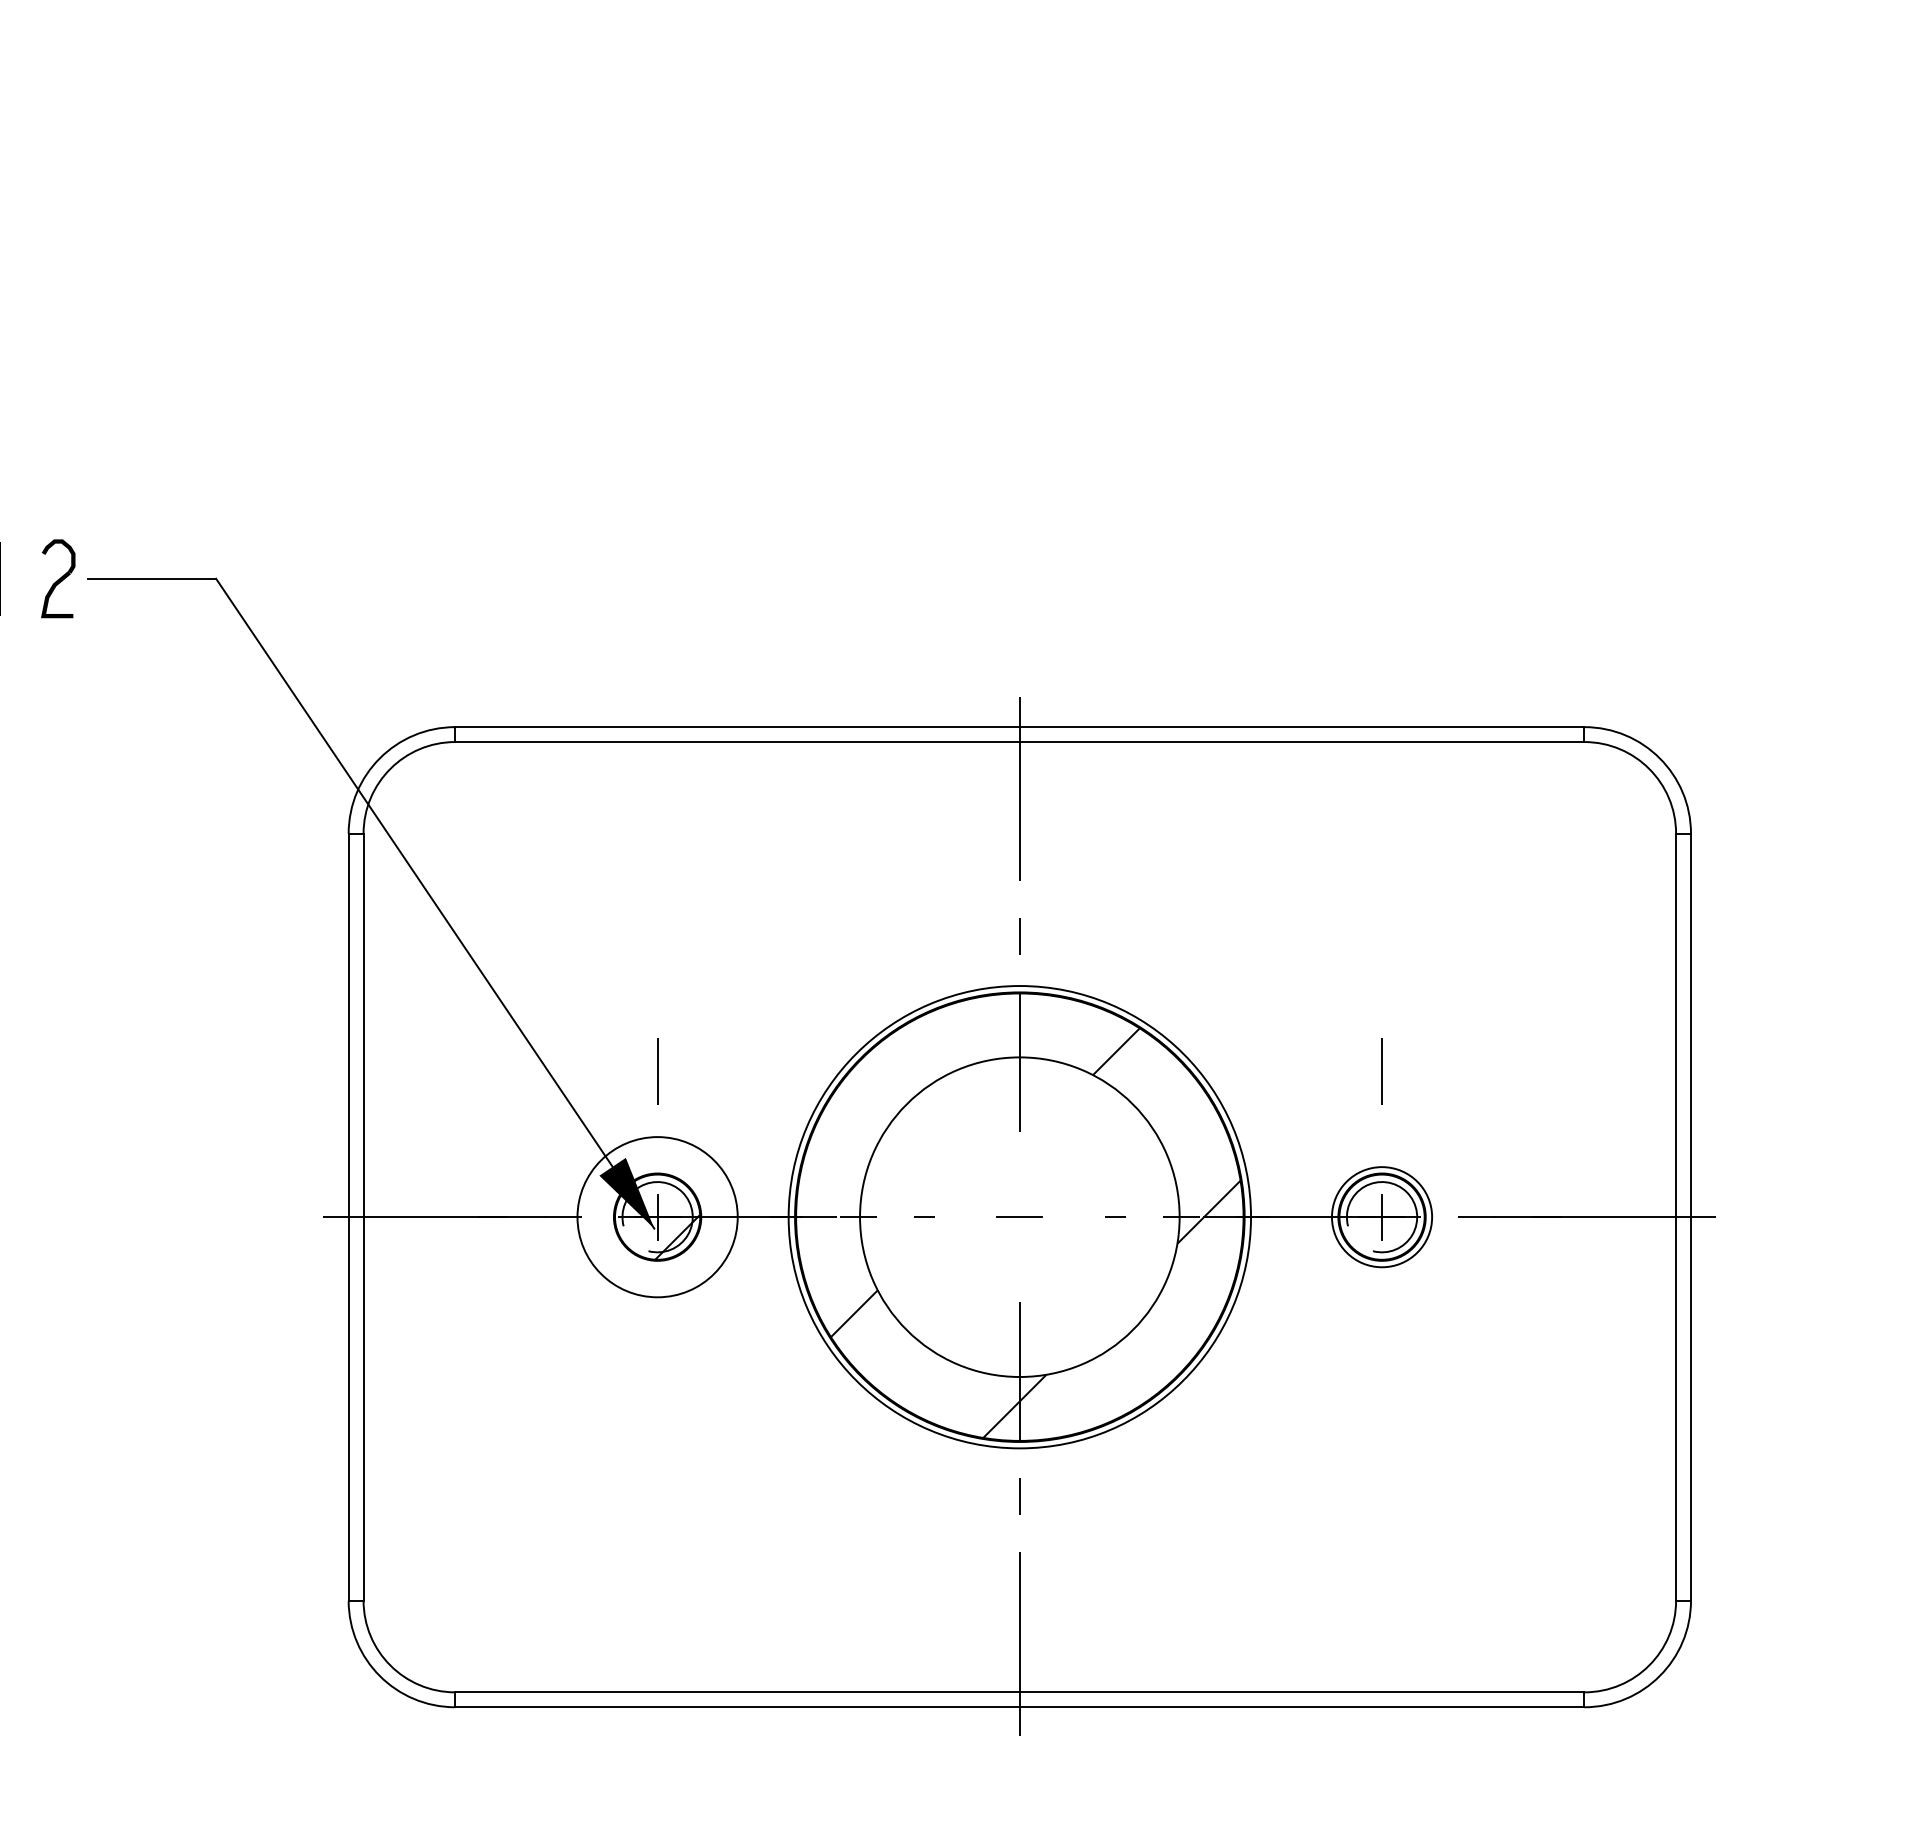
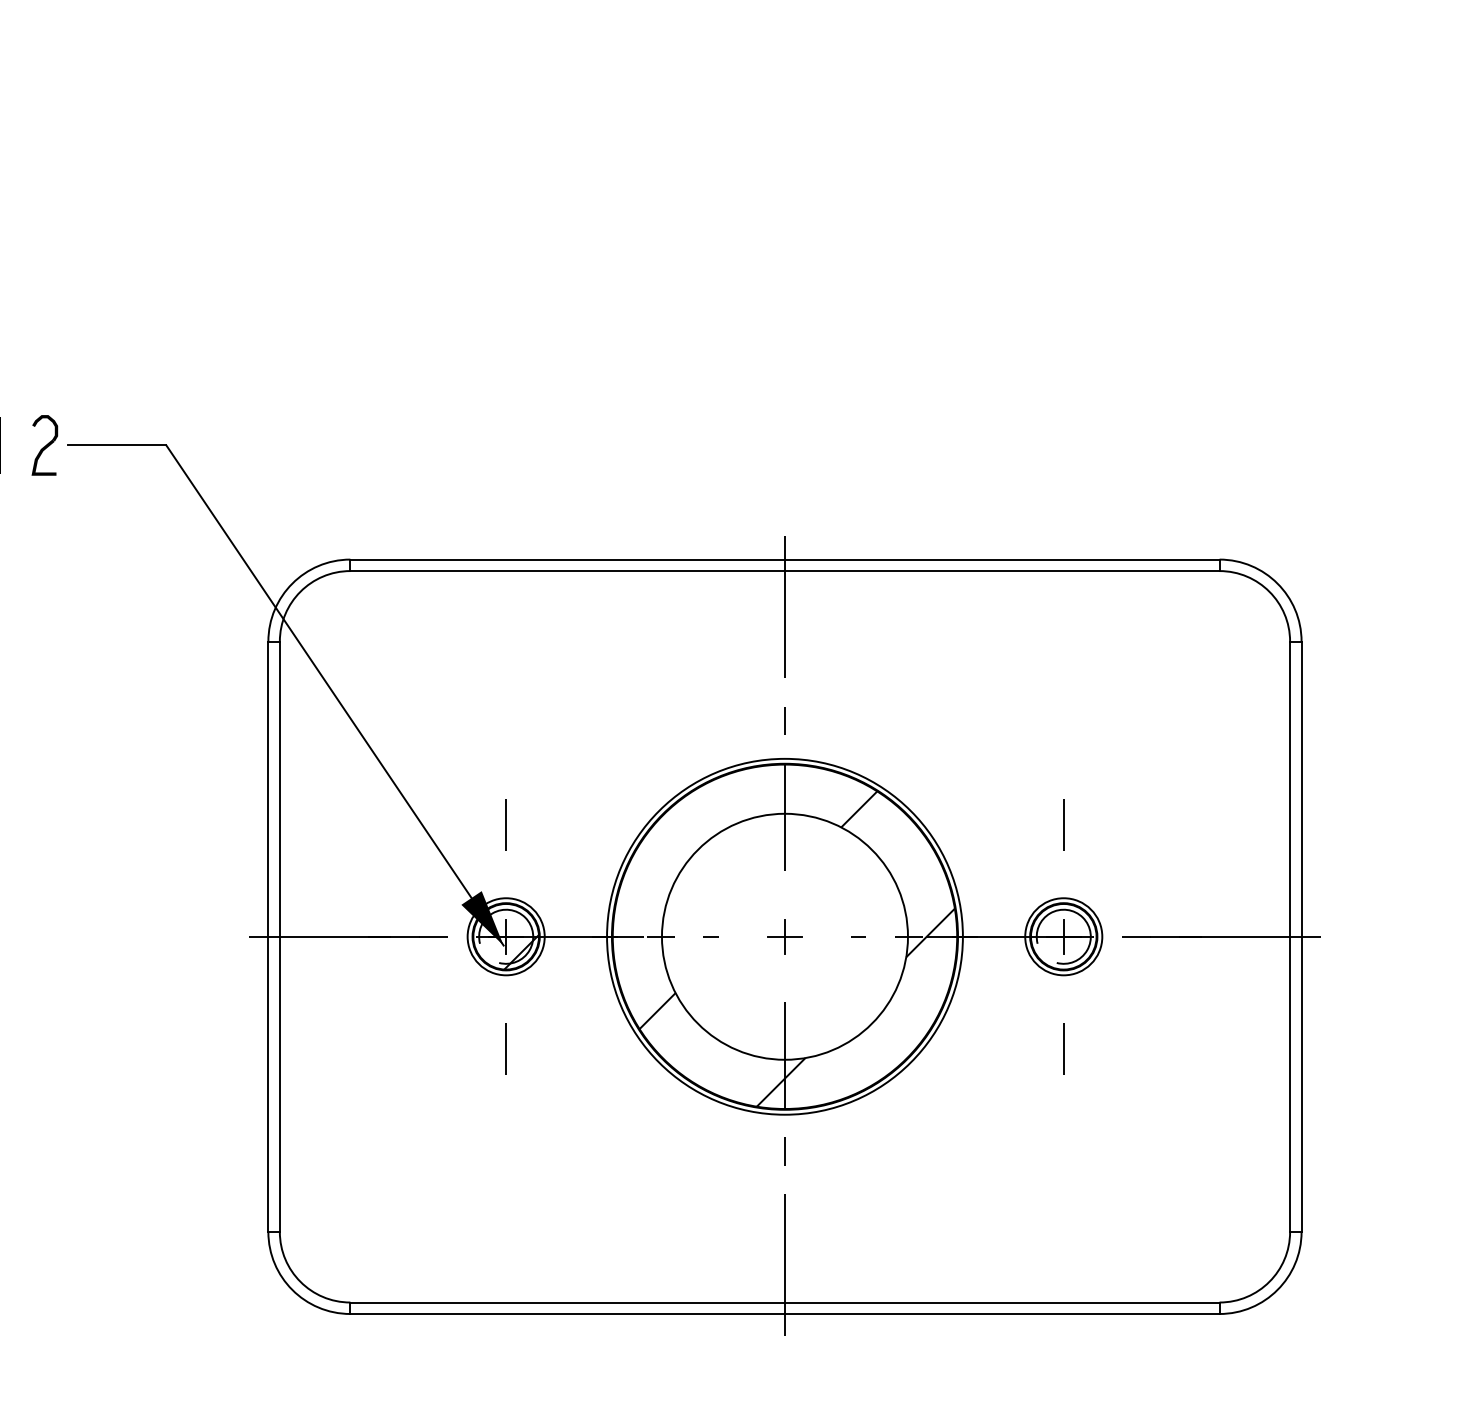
line: (1019, 1216) -> (784, 936), added
circle: (657, 1217) -> (506, 937), size x0.62
line: (657, 1362) -> (506, 1048), added
line: (1382, 1362) -> (1064, 1048), added

